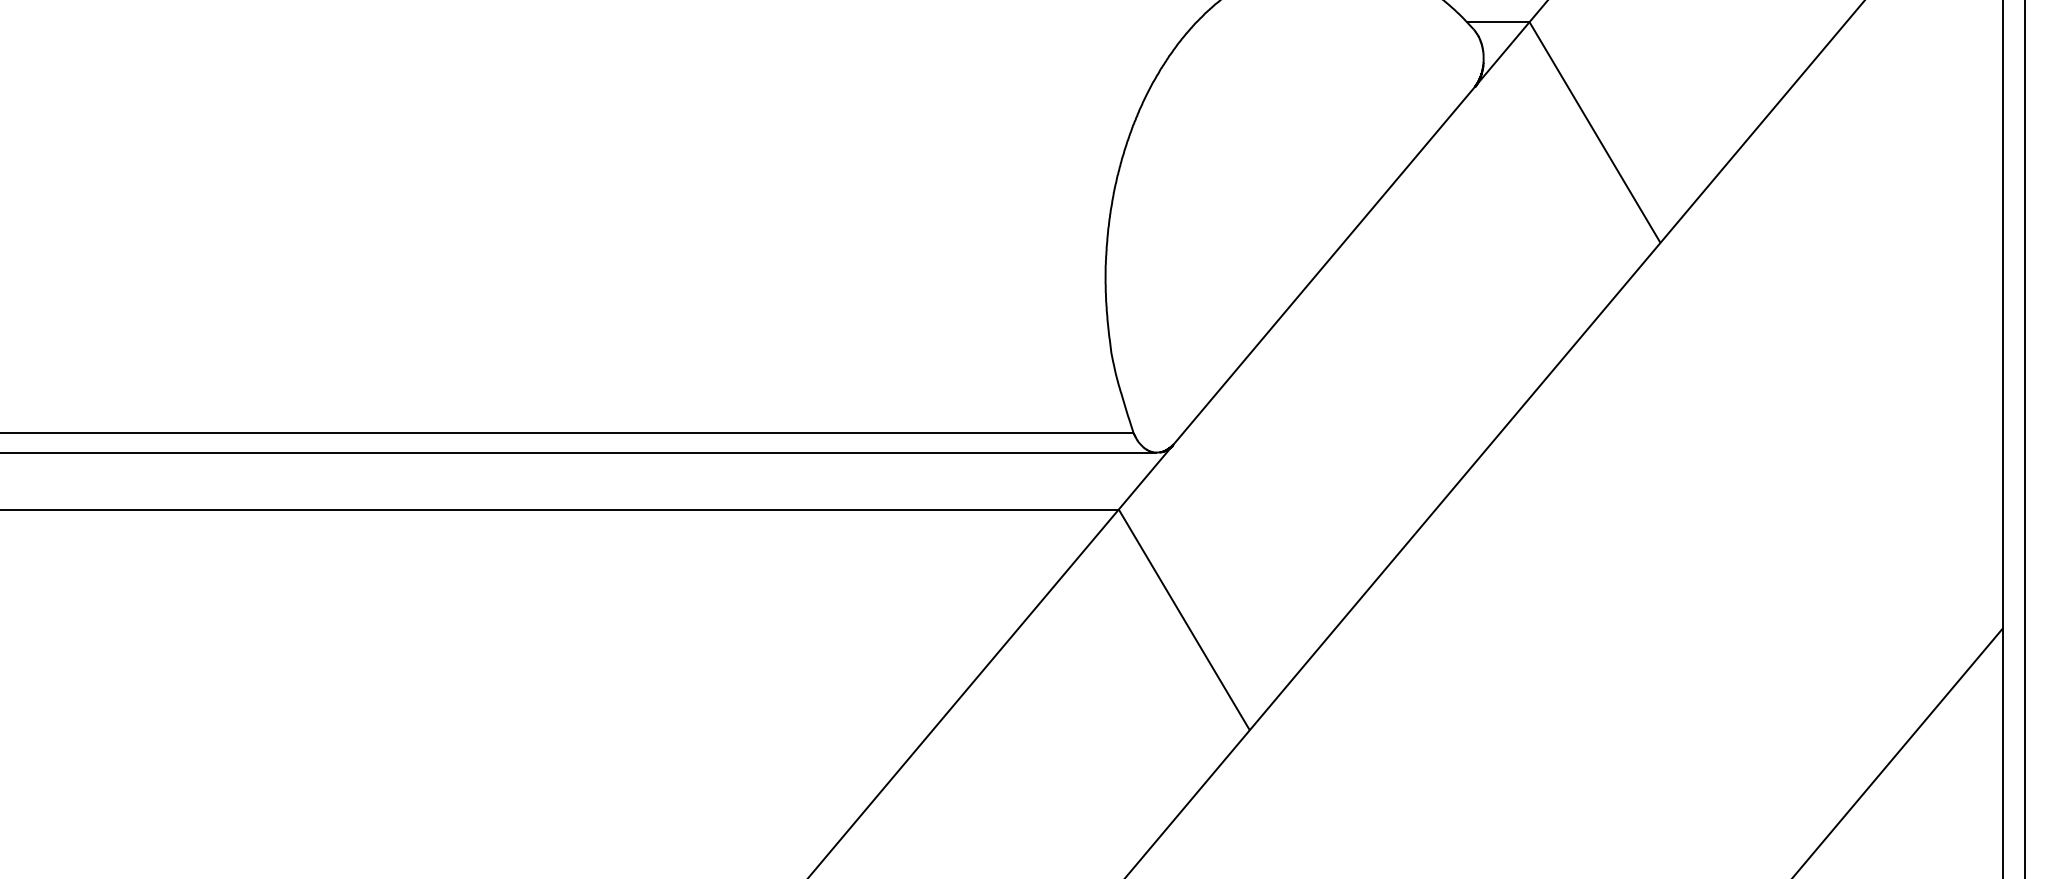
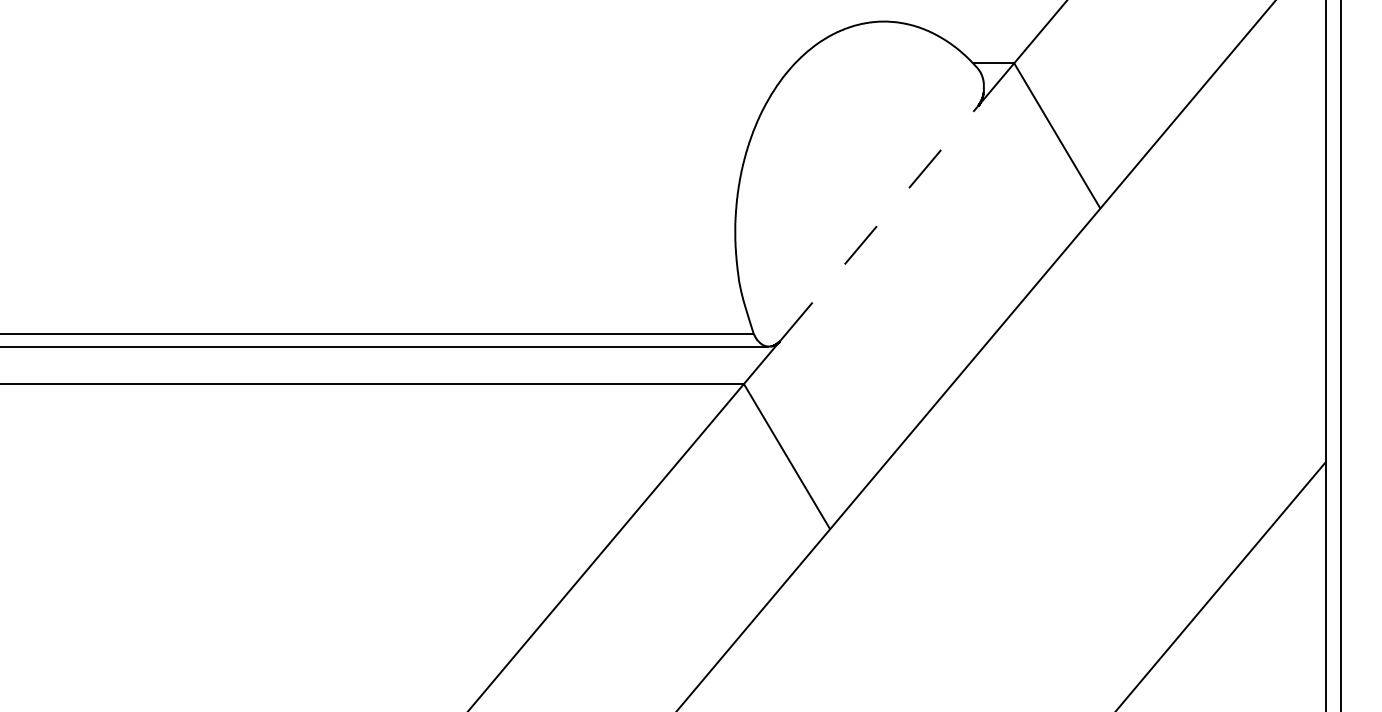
line: (1324, 265) -> (879, 223), solid -> dashed

